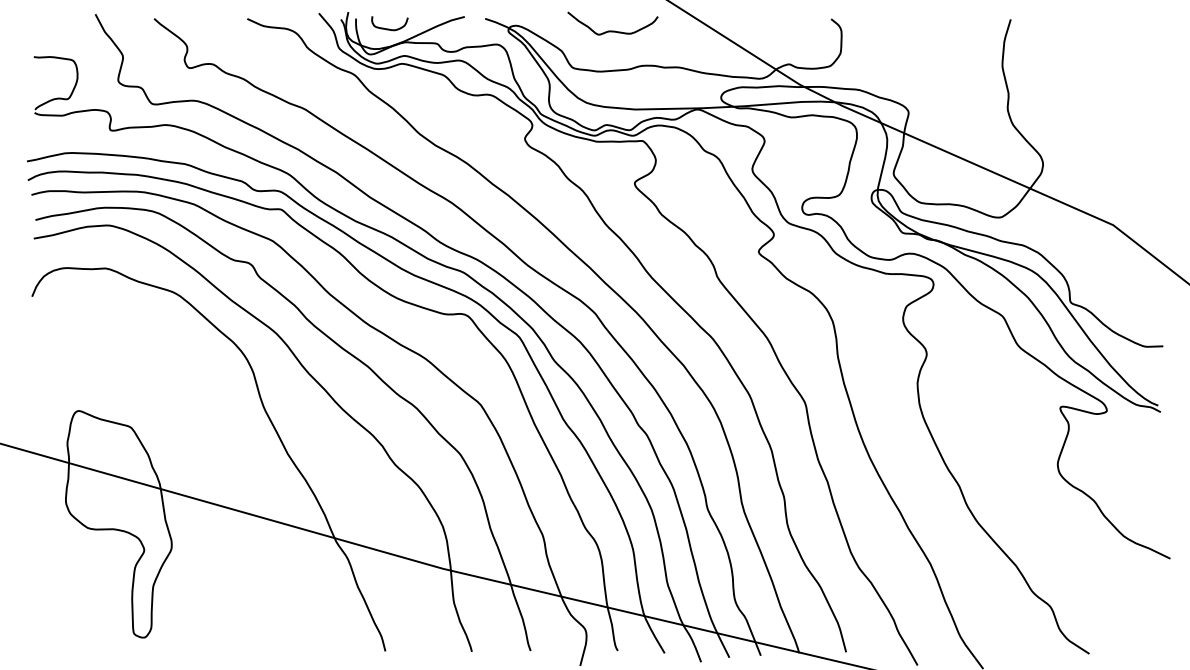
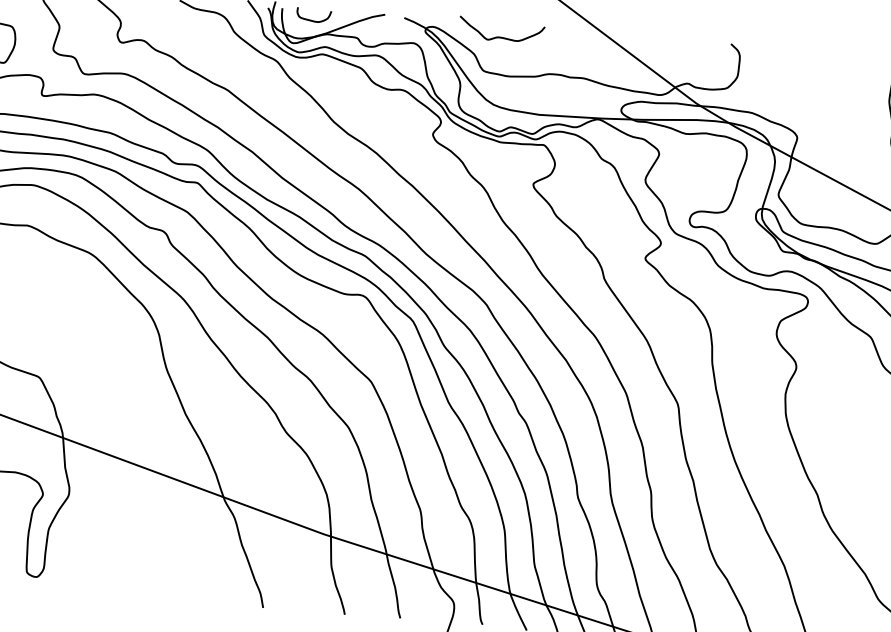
curve: (612, 30) -> (501, 36), moved

